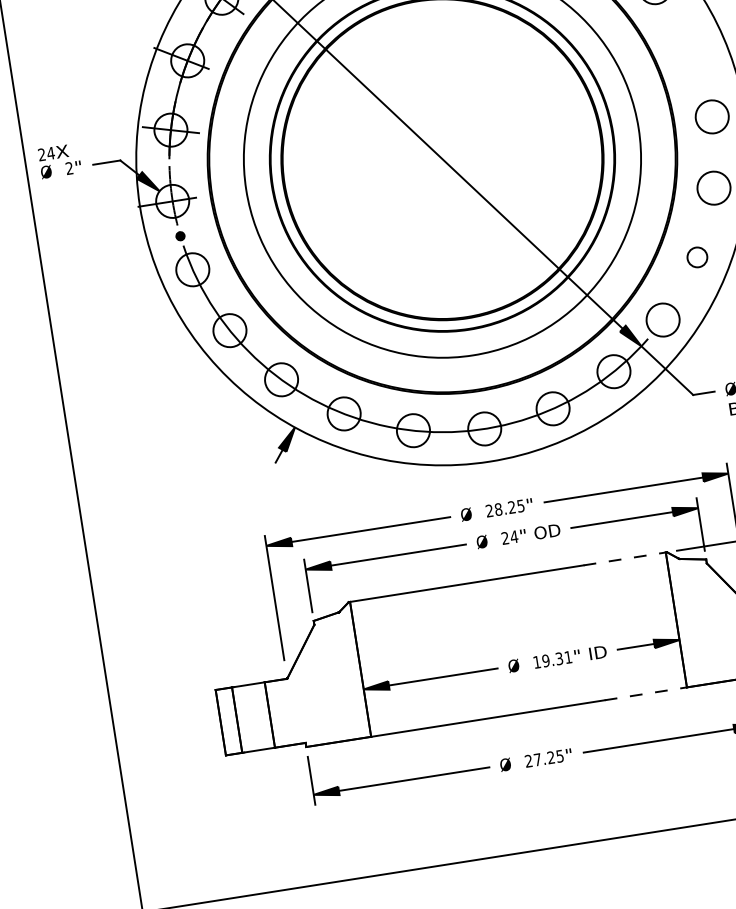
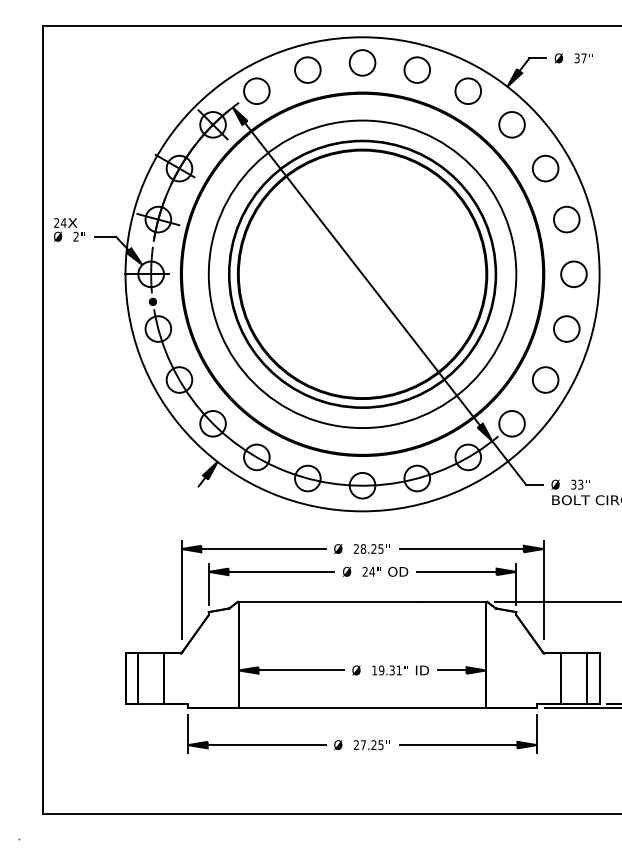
circle: (691, 48) -> (566, 219), added
circle: (696, 256) -> (545, 379), size x1.67
line: (625, 558) -> (454, 601), dashed -> solid
line: (646, 693) -> (454, 707), dashed -> solid

